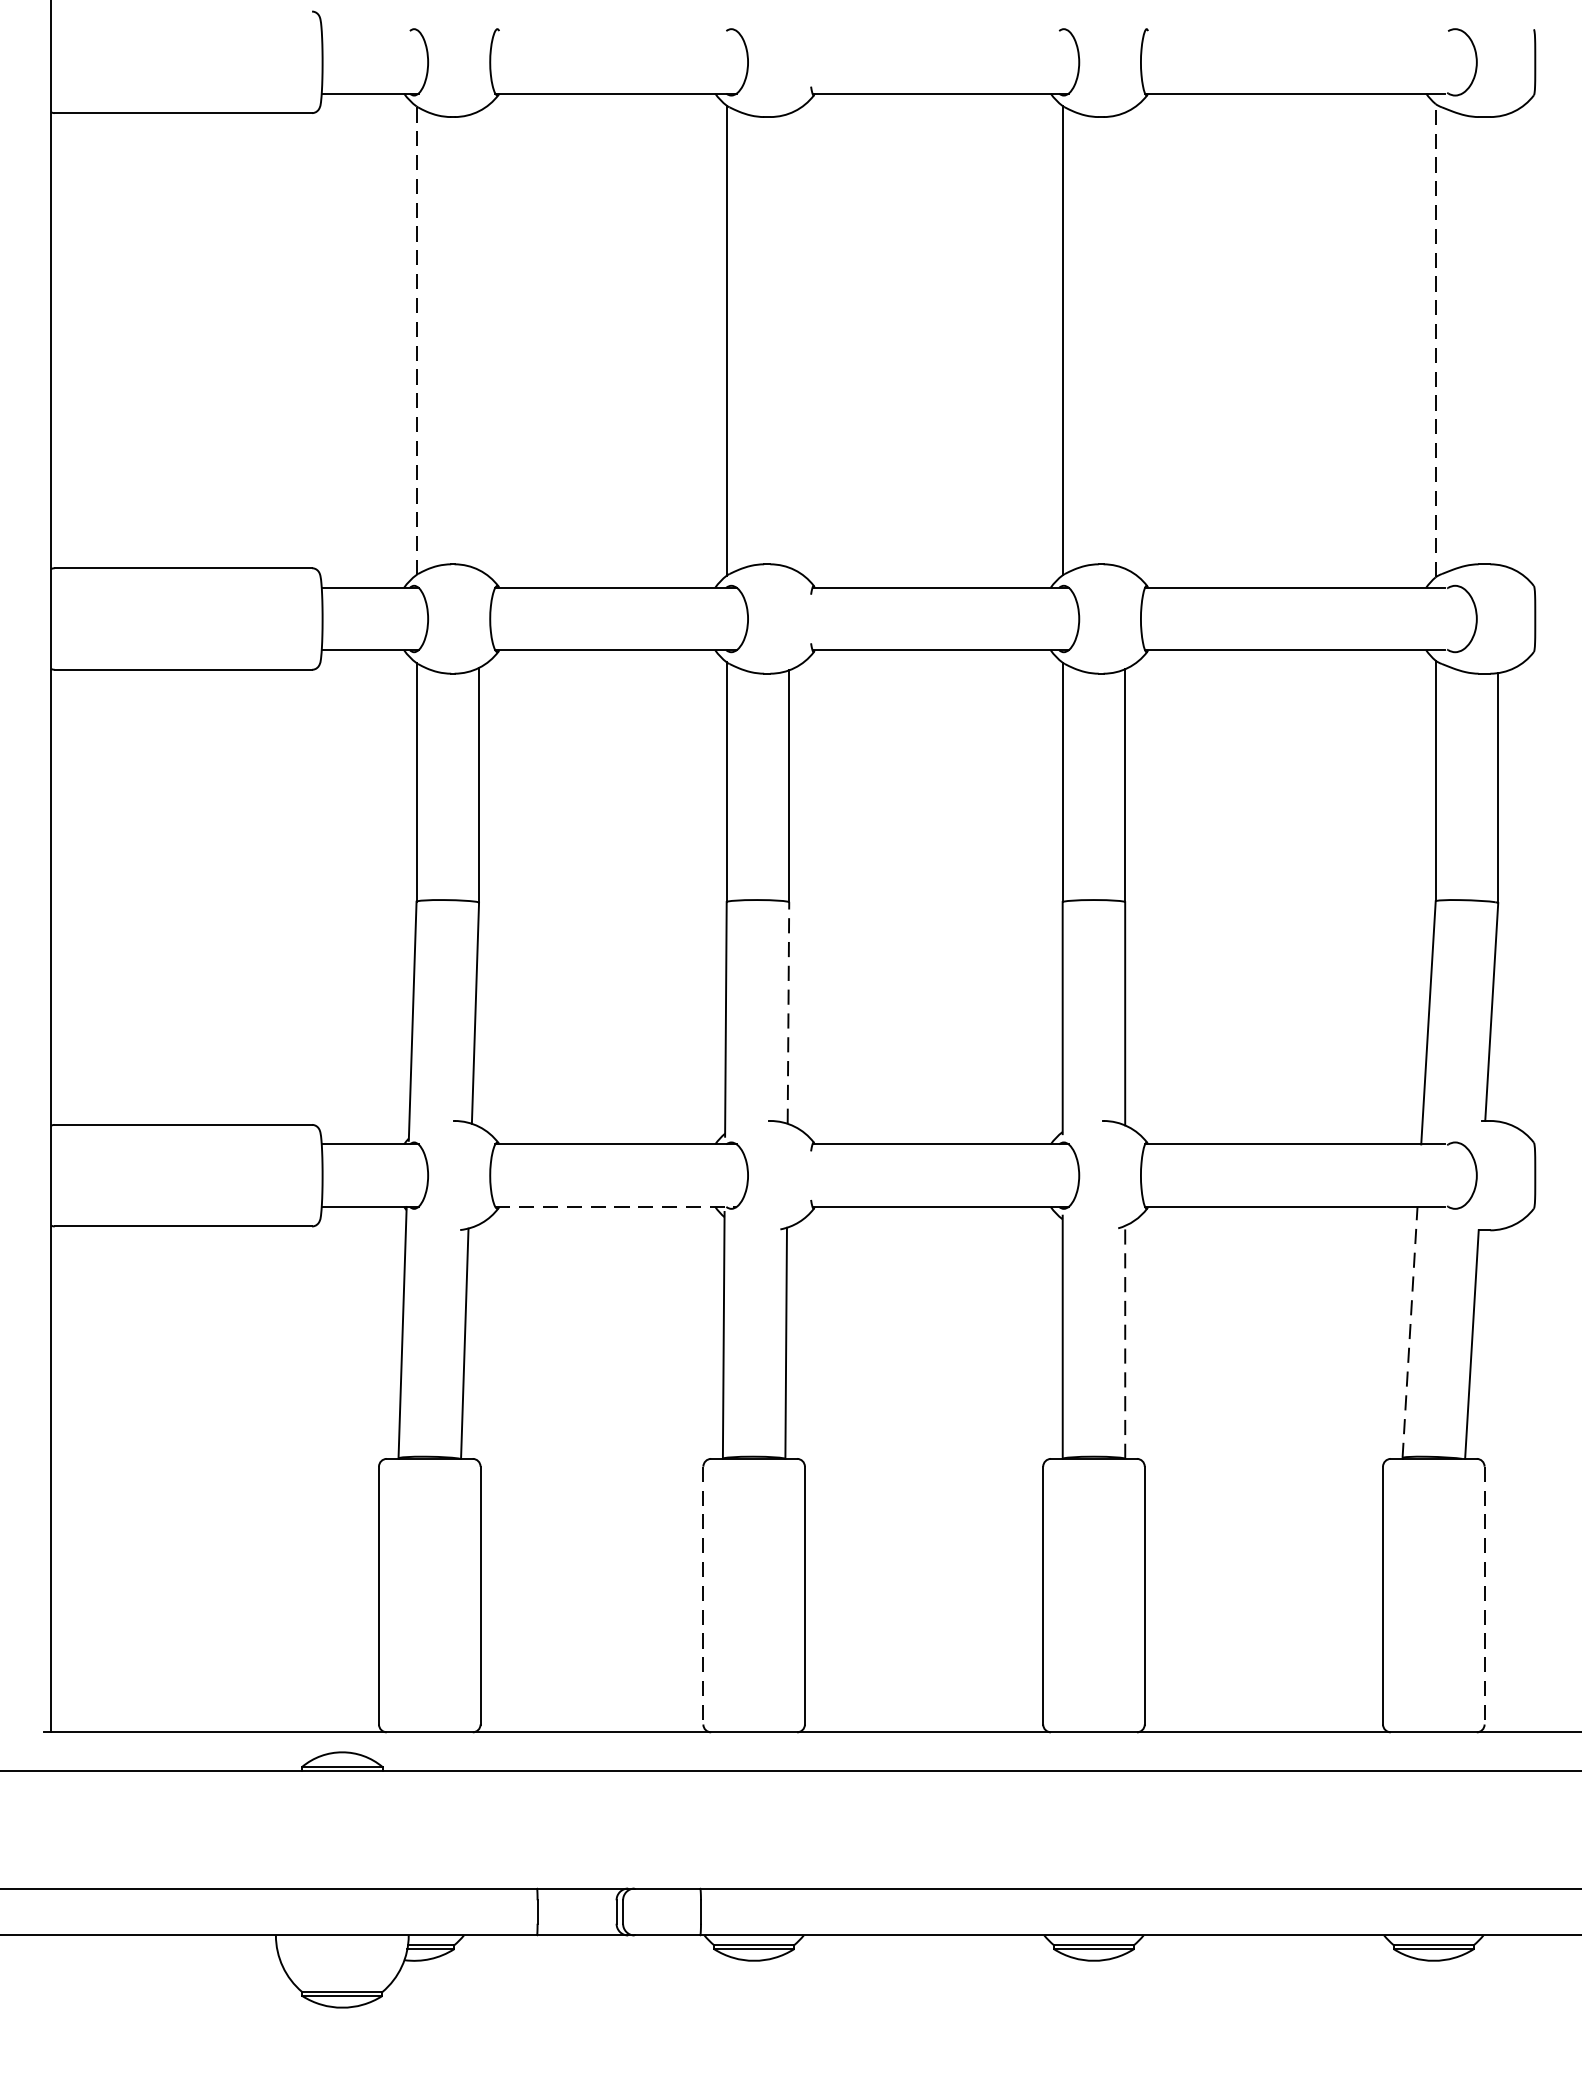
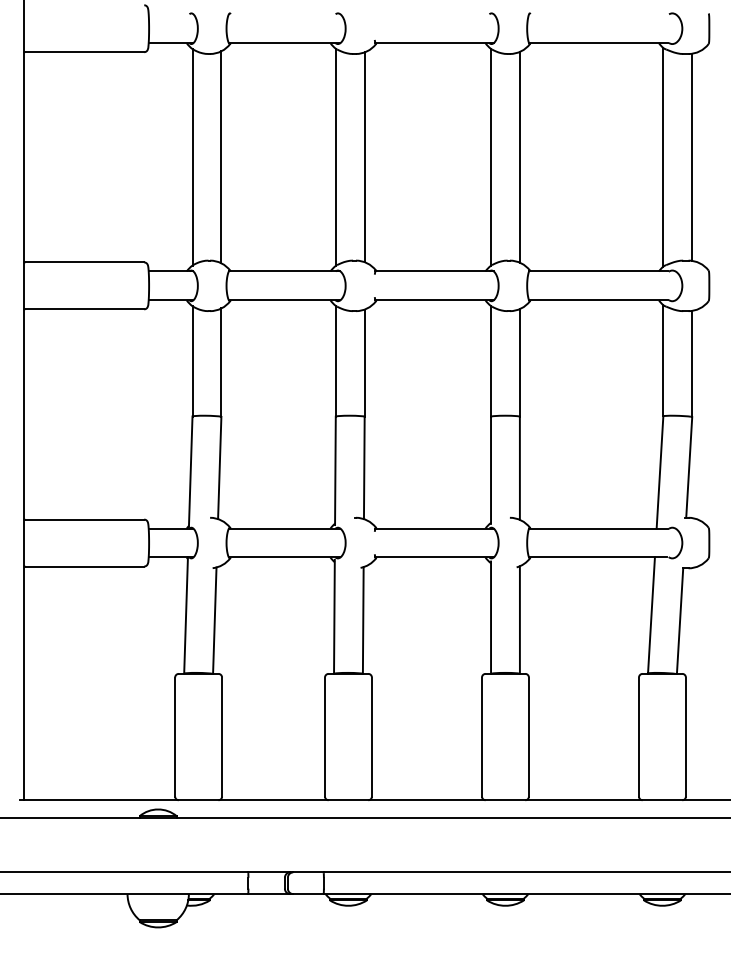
line: (416, 338) -> (192, 156), dashed -> solid
line: (1124, 338) -> (519, 156), added
line: (1436, 338) -> (663, 156), dashed -> solid
line: (1498, 338) -> (692, 156), added
line: (479, 341) -> (221, 157), added
line: (788, 341) -> (364, 157), added
line: (788, 1012) -> (364, 467), dashed -> solid
line: (615, 1206) -> (284, 557), dashed -> solid
line: (1410, 1330) -> (651, 614), dashed -> solid
line: (1124, 1343) -> (519, 620), dashed -> solid
line: (704, 1596) -> (325, 737), dashed -> solid
line: (1483, 1596) -> (685, 737), dashed -> solid

